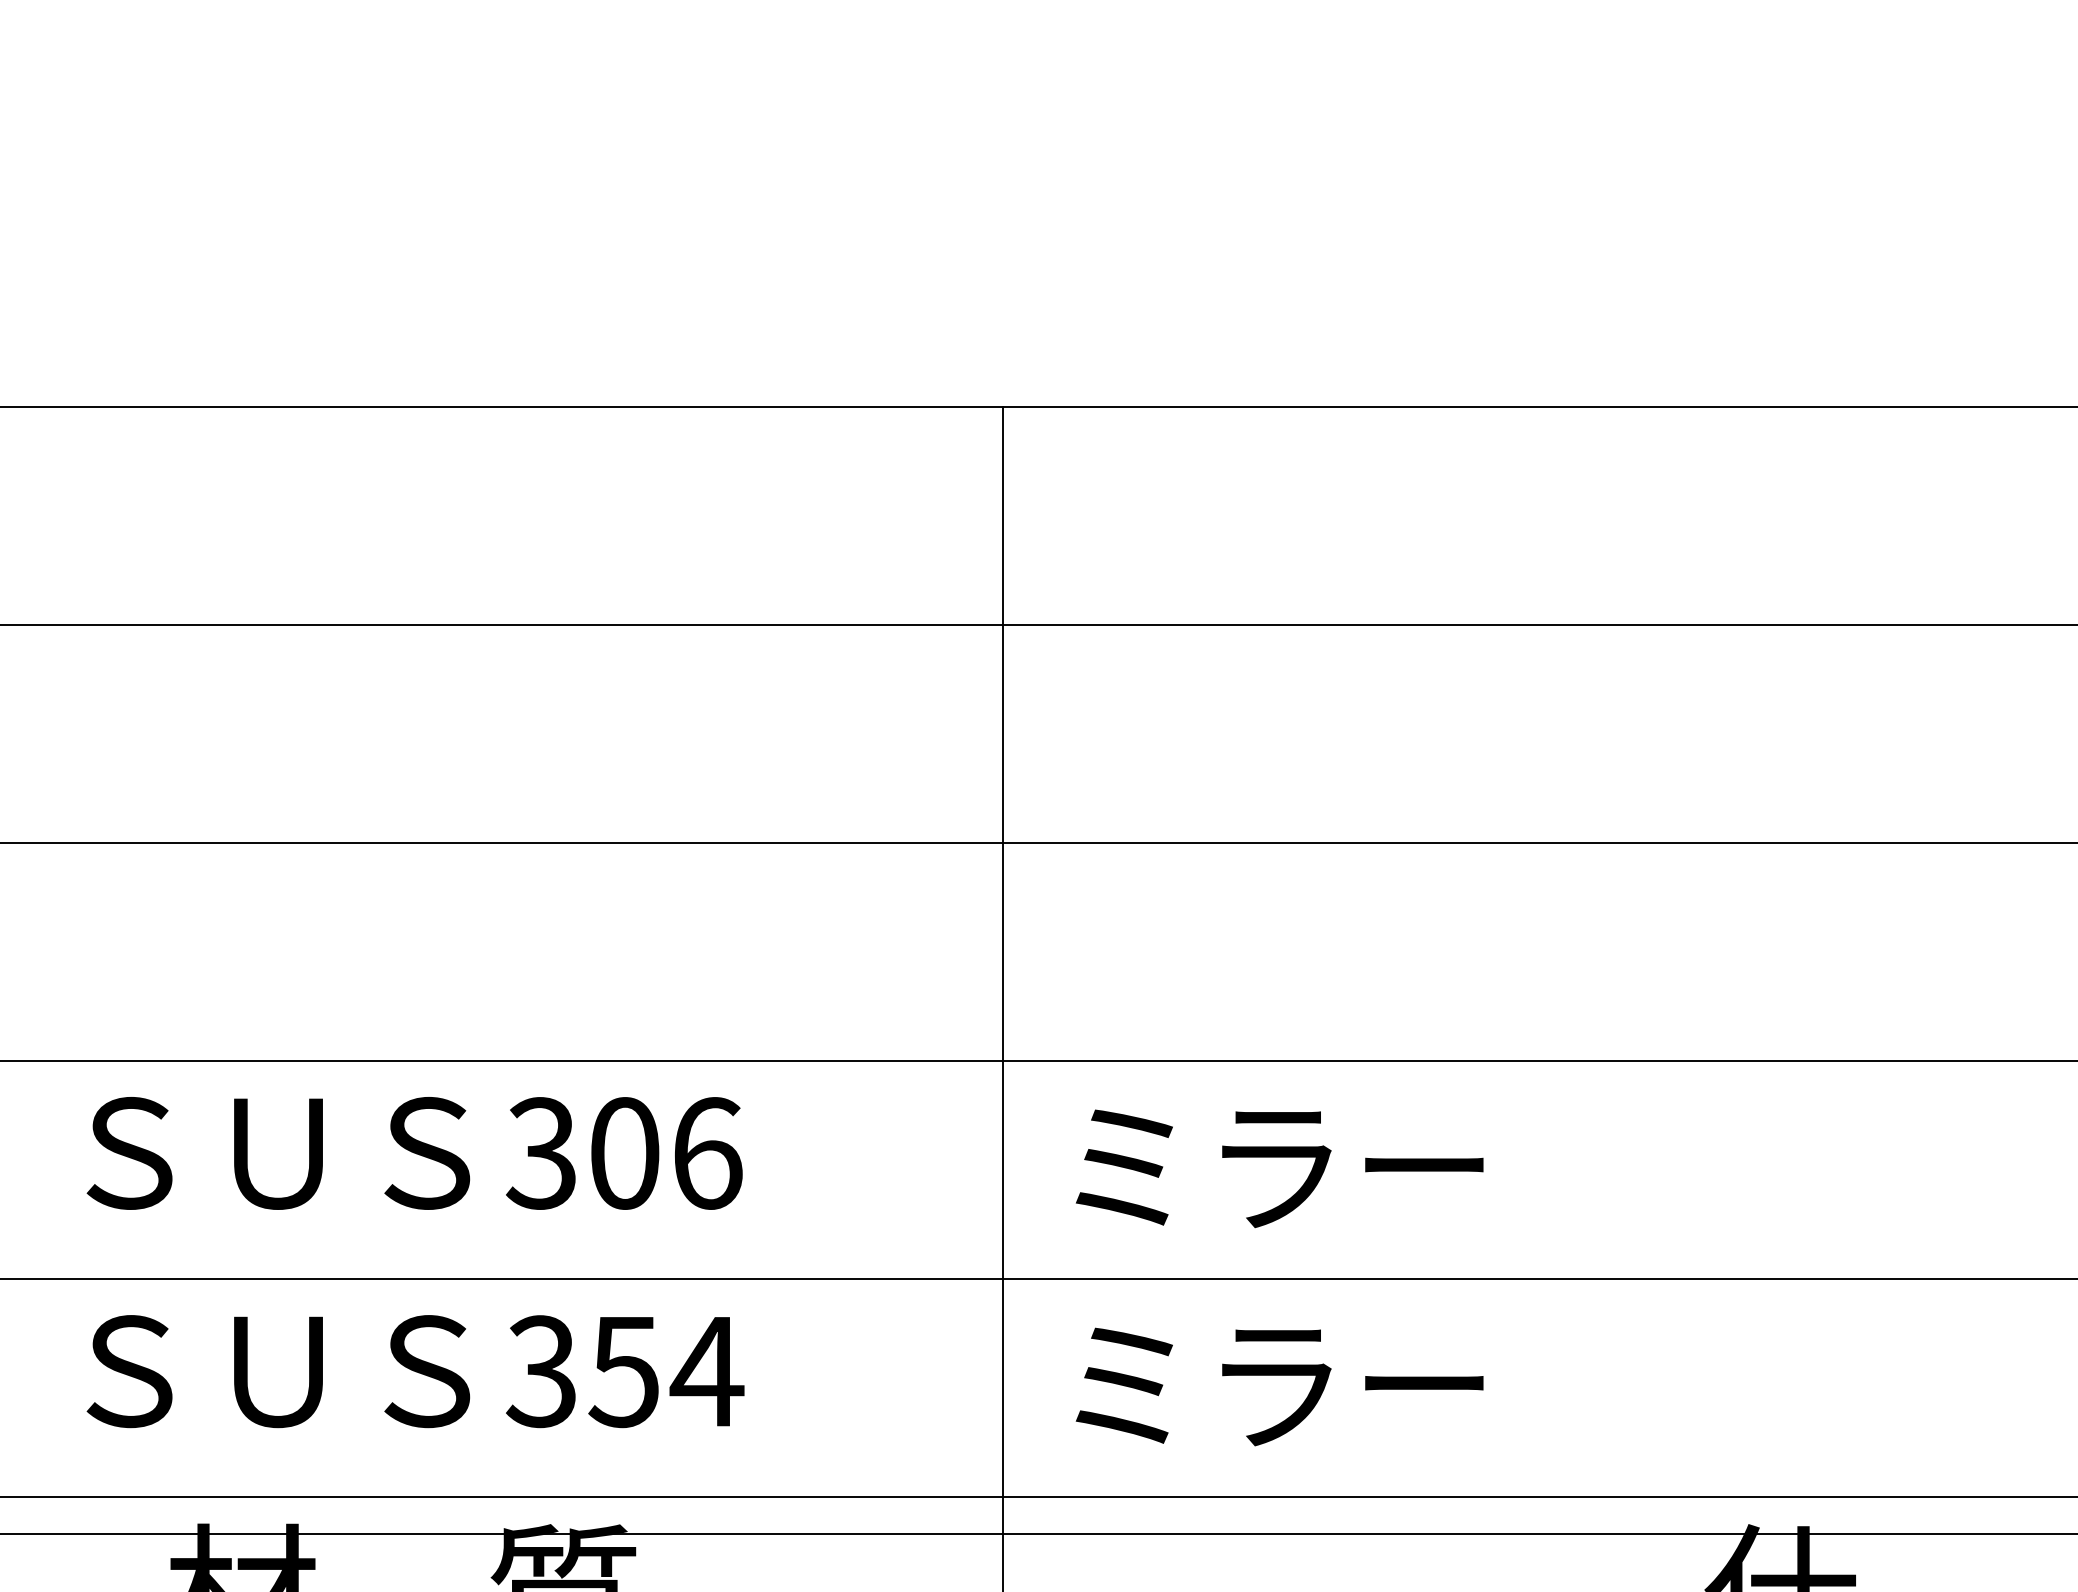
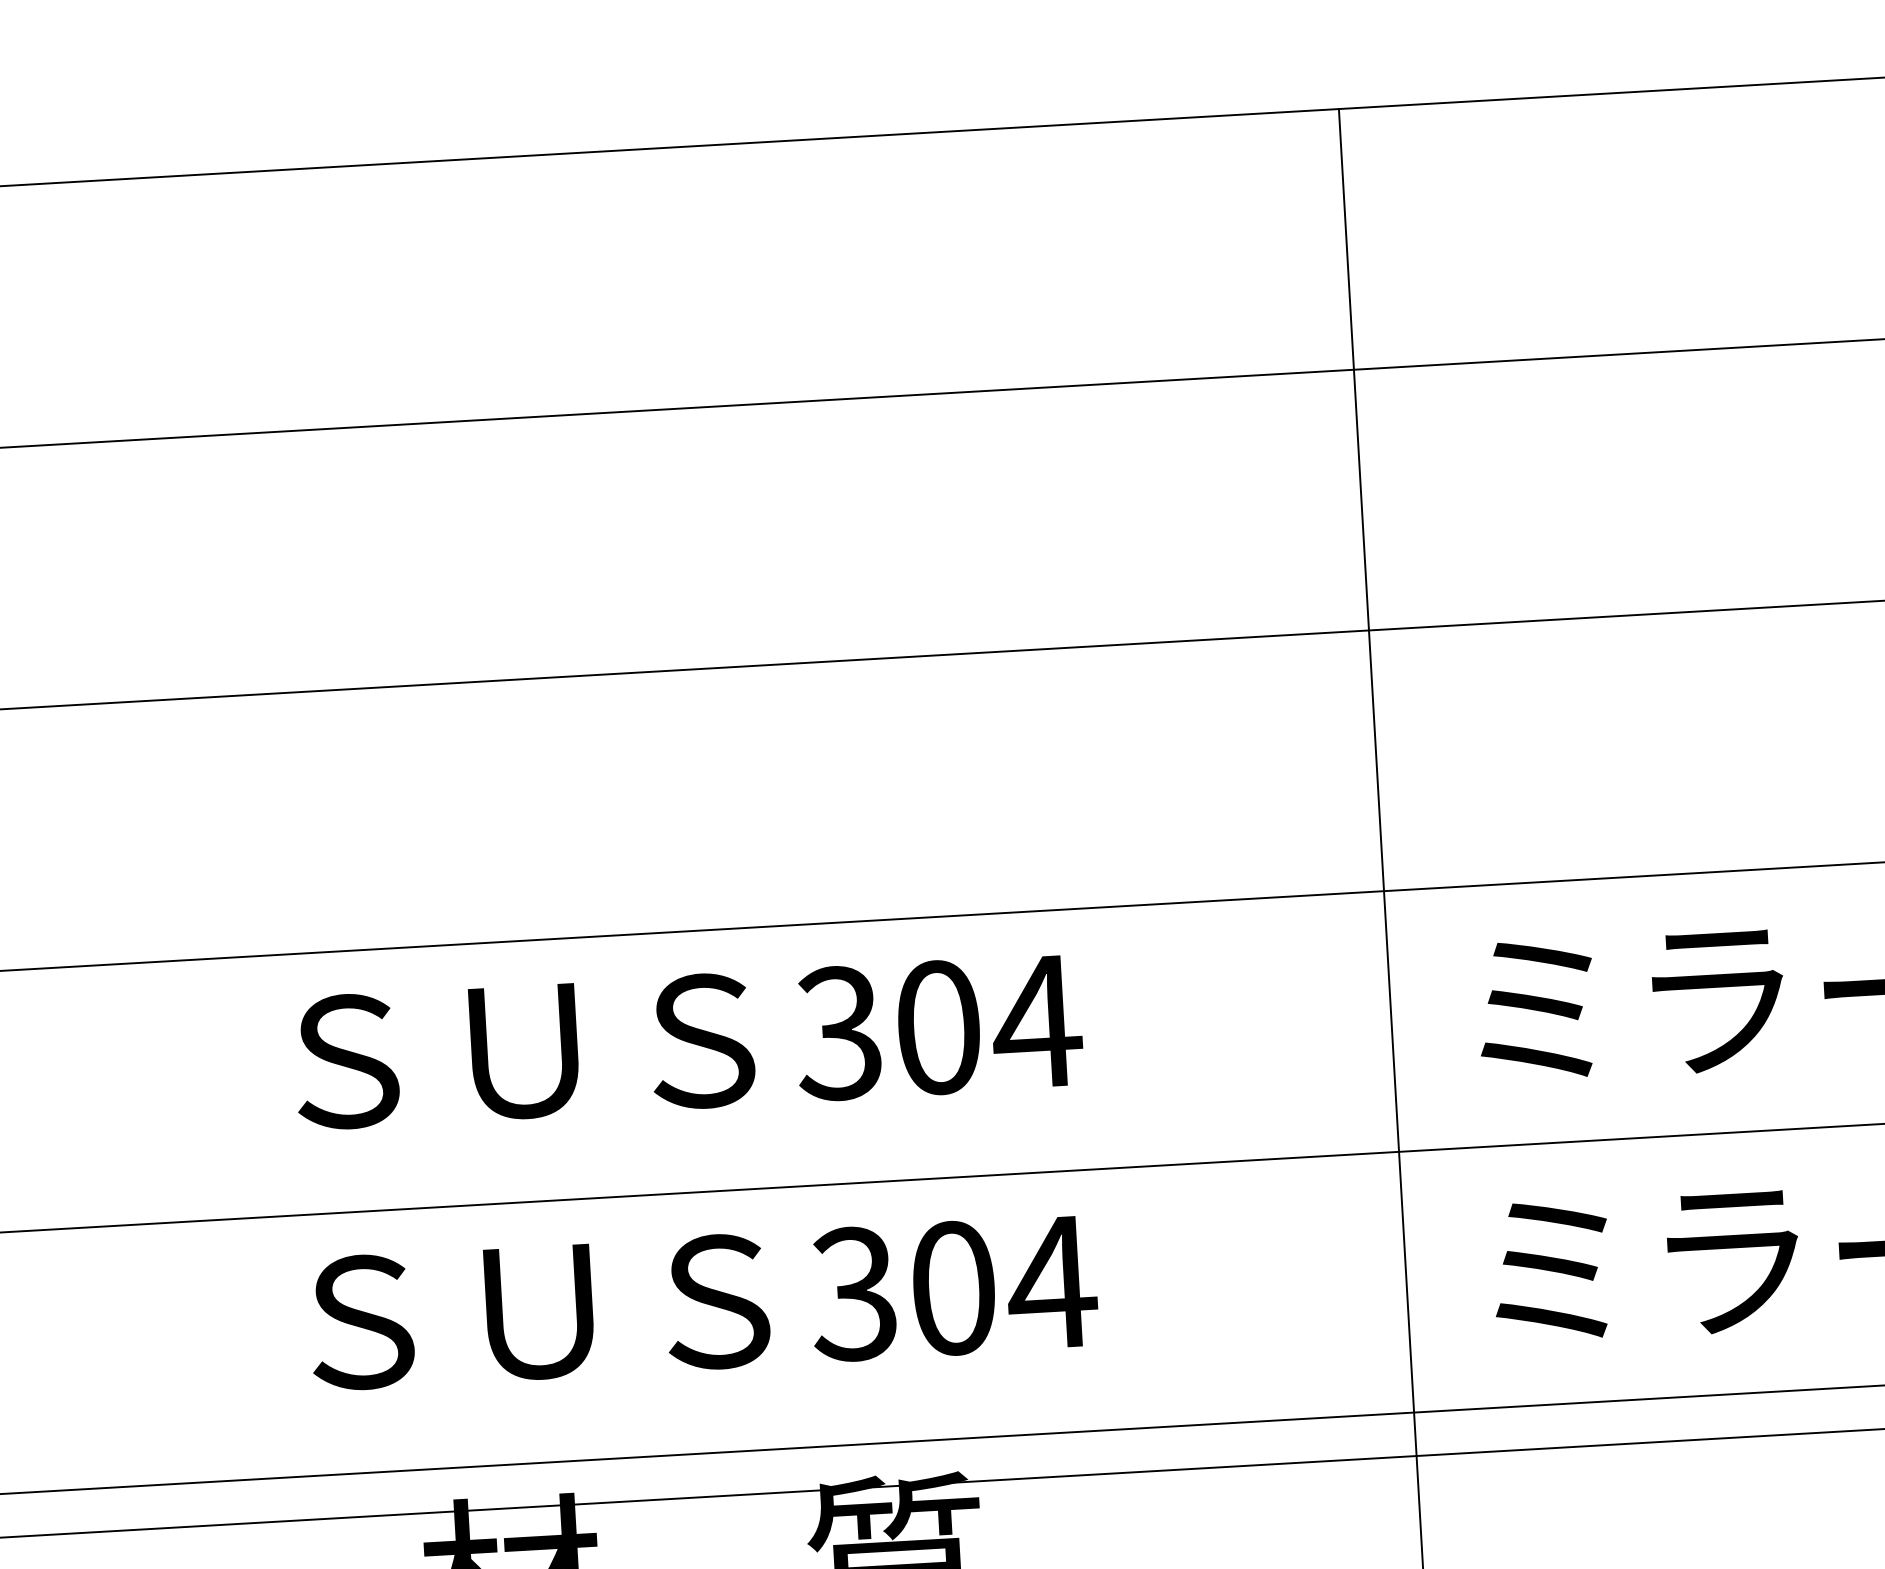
text: (706, 1153) -> (1036, 1022), 306 -> 304
text: (623, 1371) -> (951, 1288), 354 -> 304

